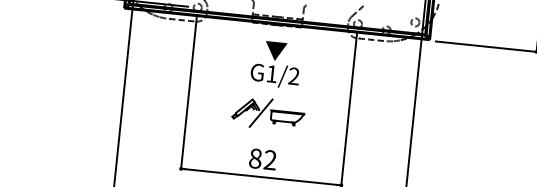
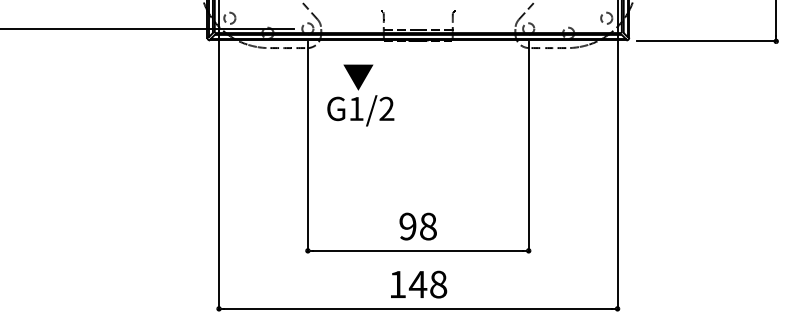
text: (275, 64) -> (360, 95), moved
part: (267, 113) -> (418, 163), removed
text: (262, 159) -> (417, 226), 82 -> 98

